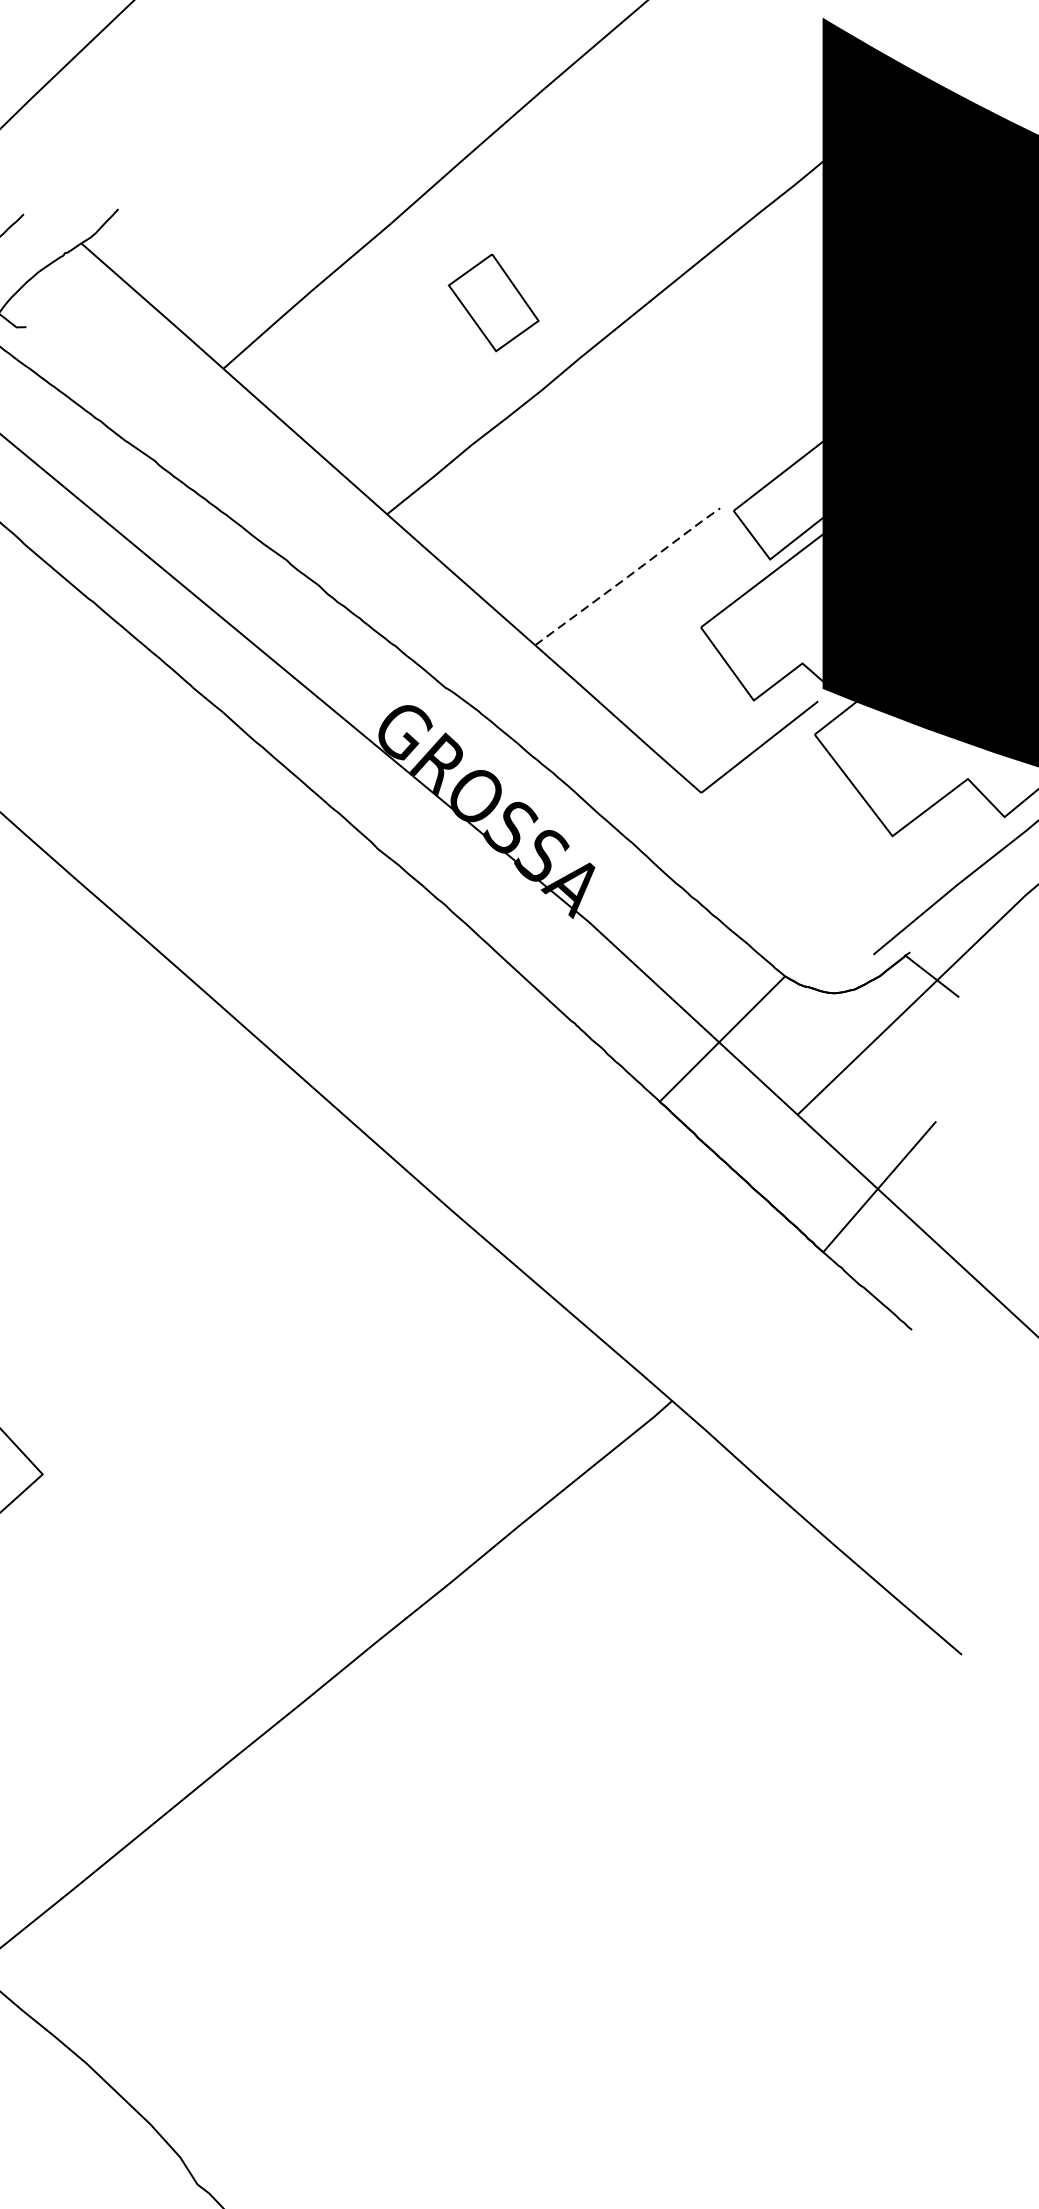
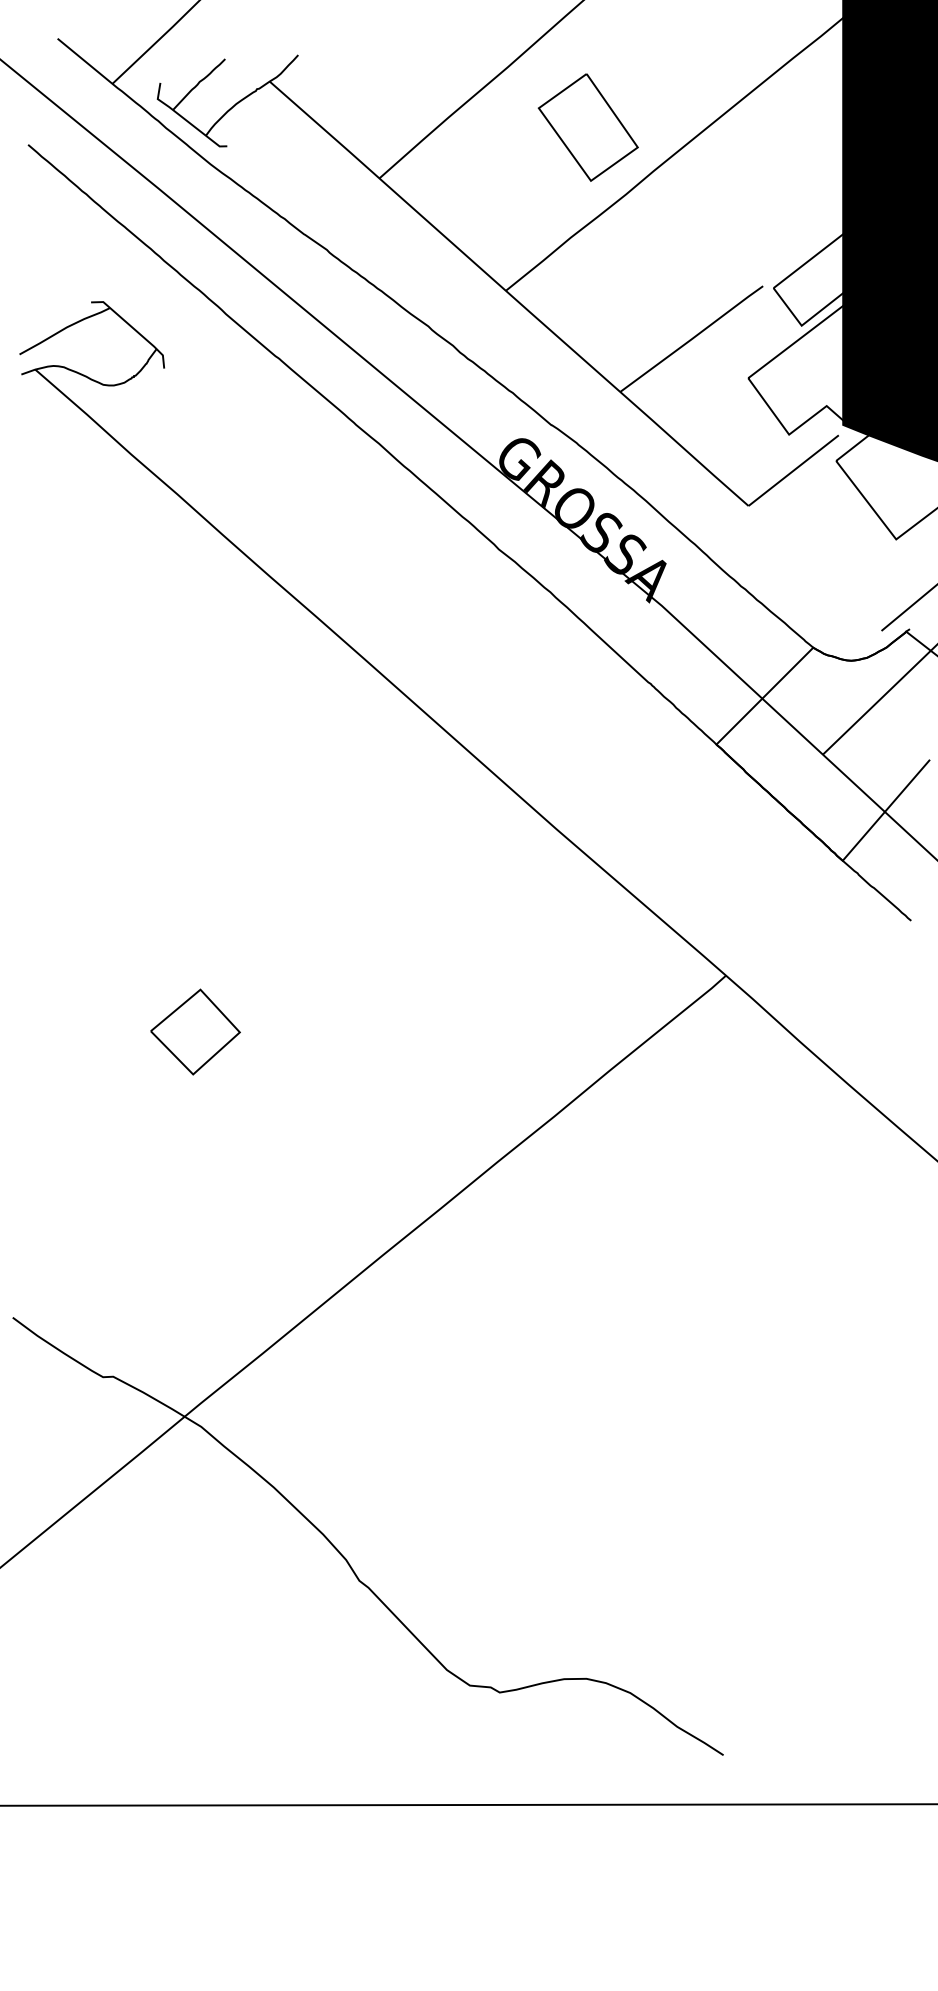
part: (492, 302) -> (587, 127), size x1.43
line: (628, 576) -> (692, 338), dashed -> solid

